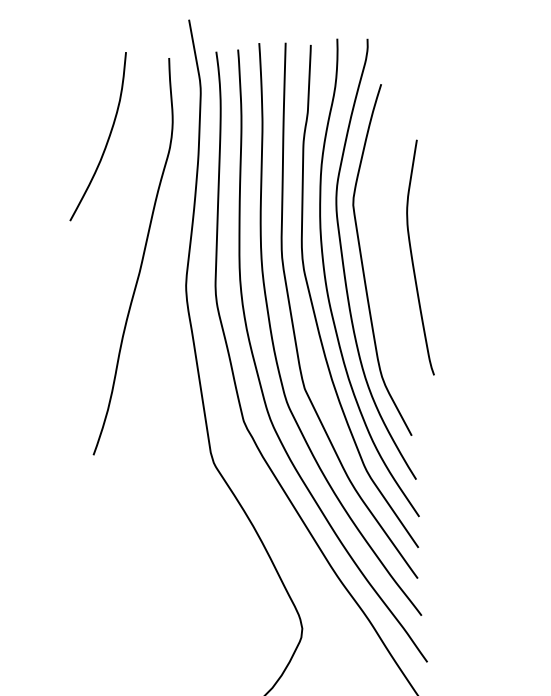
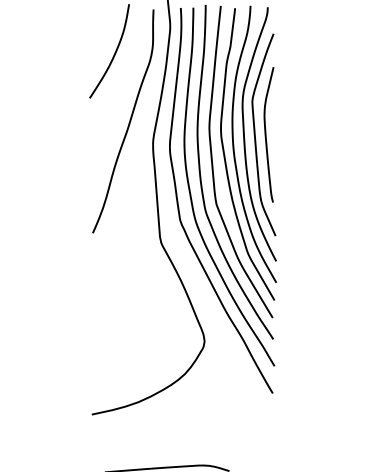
curve: (413, 257) -> (266, 134), moved

